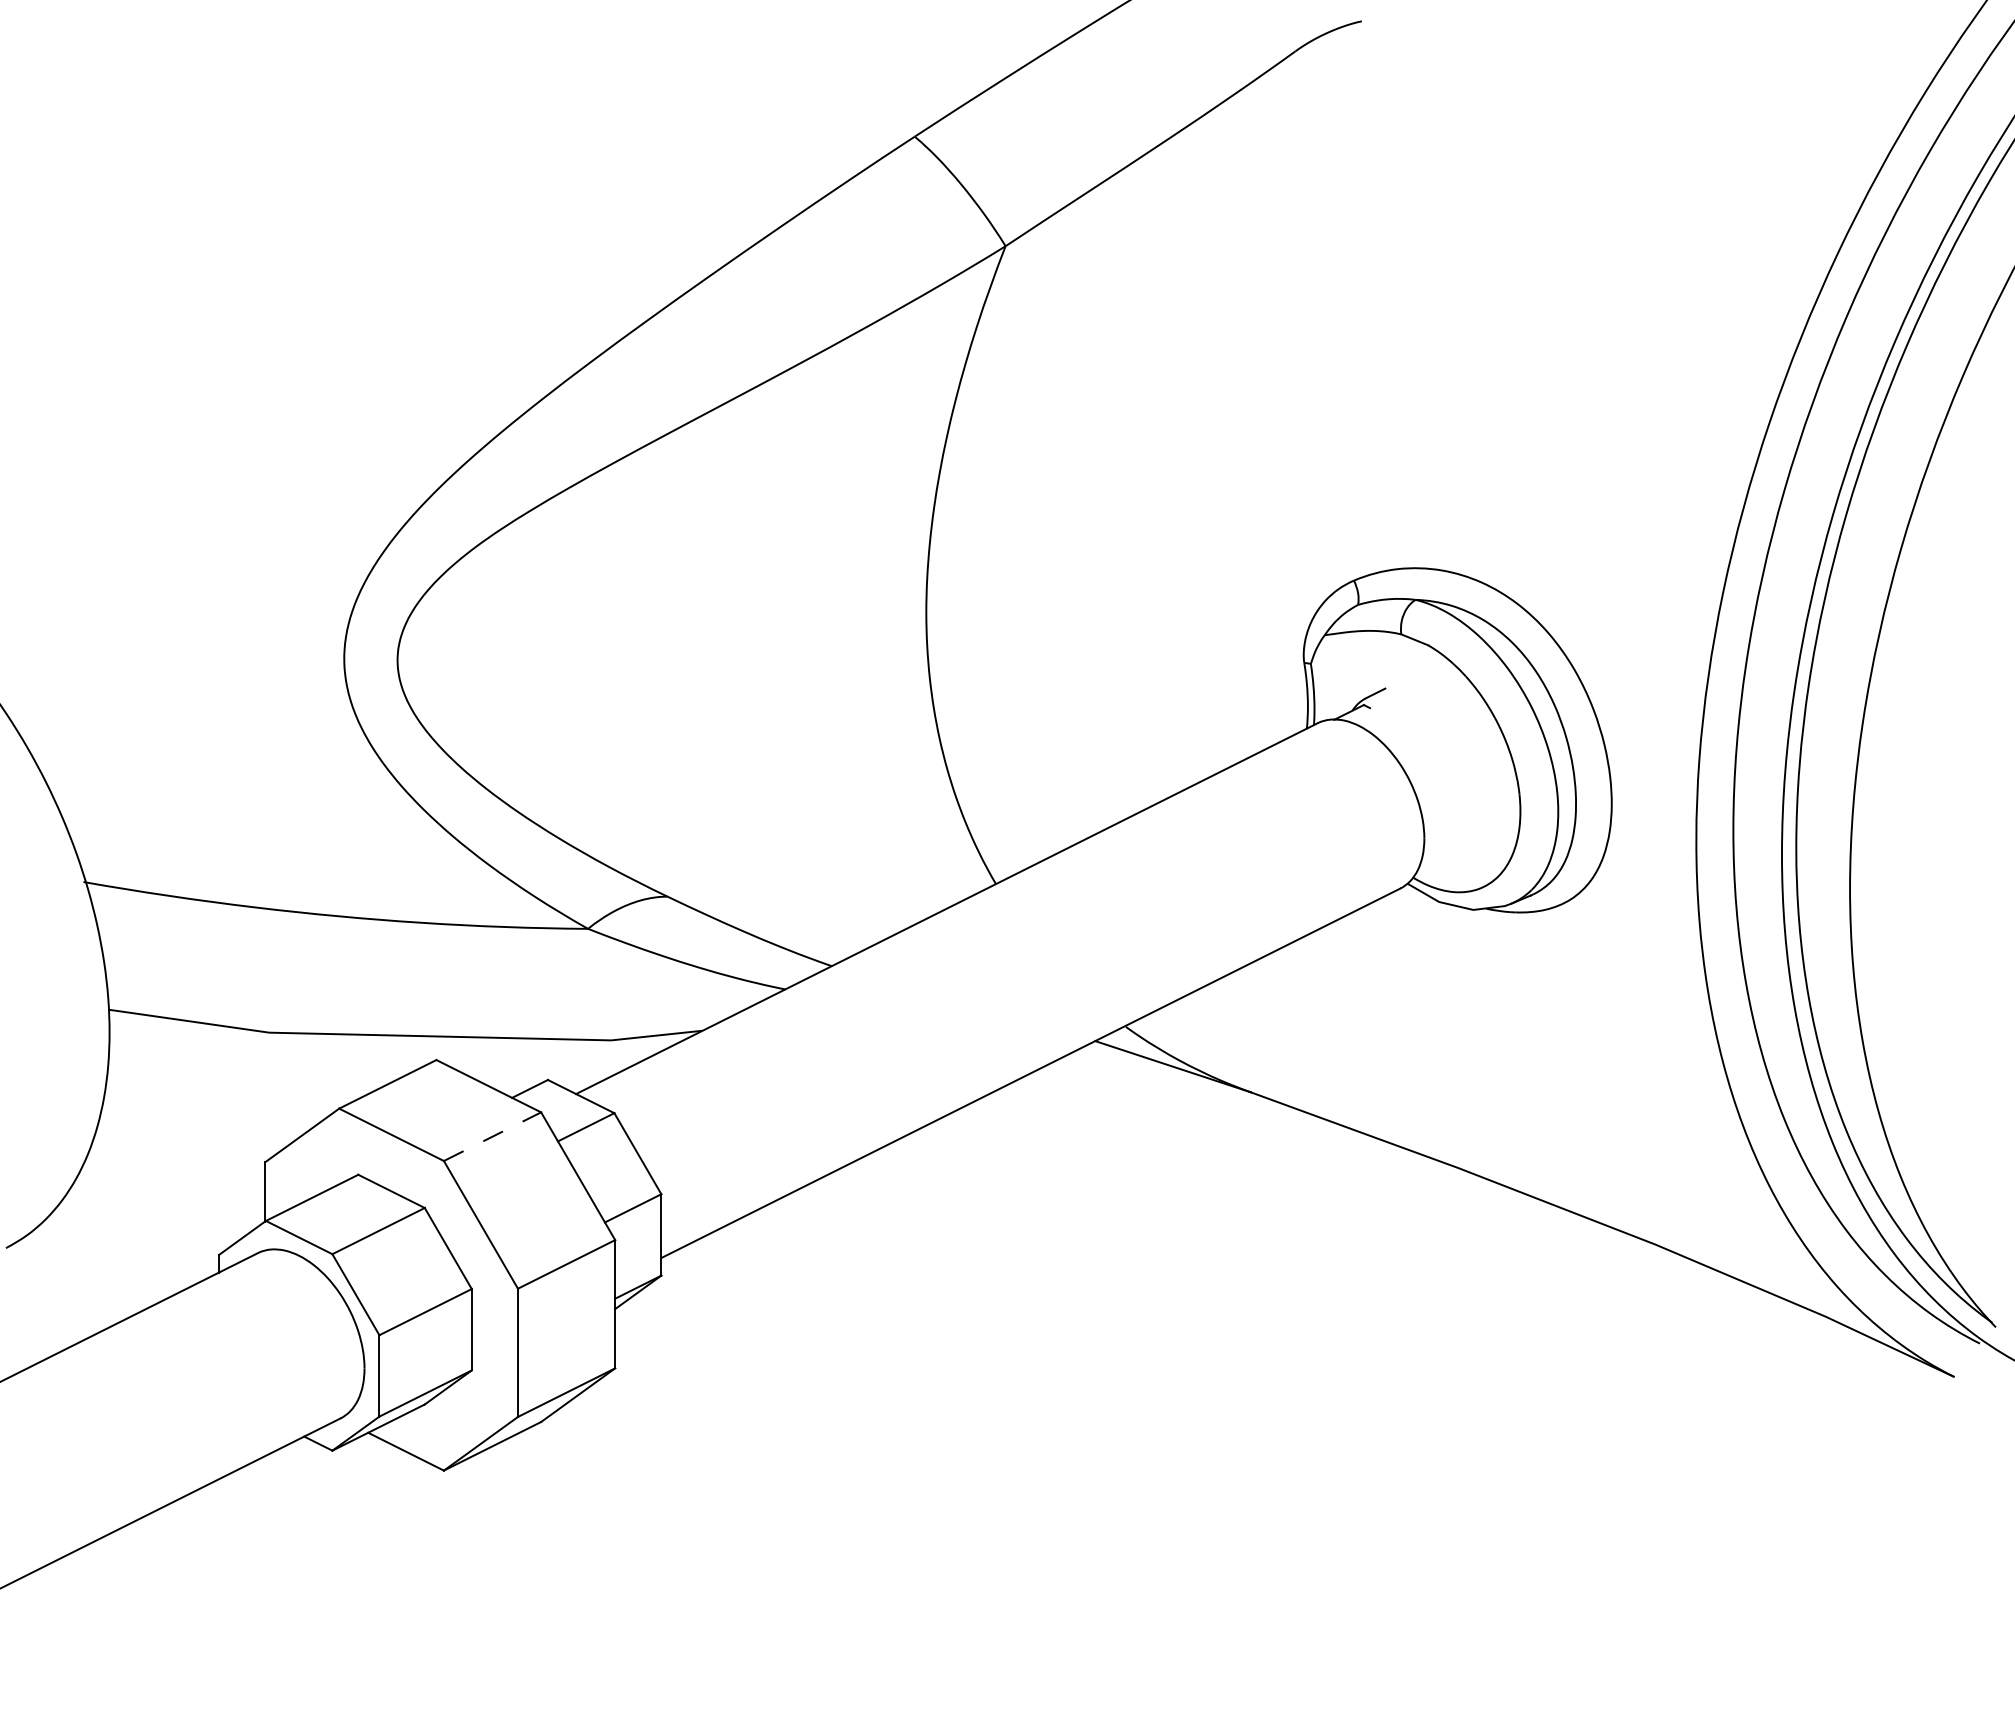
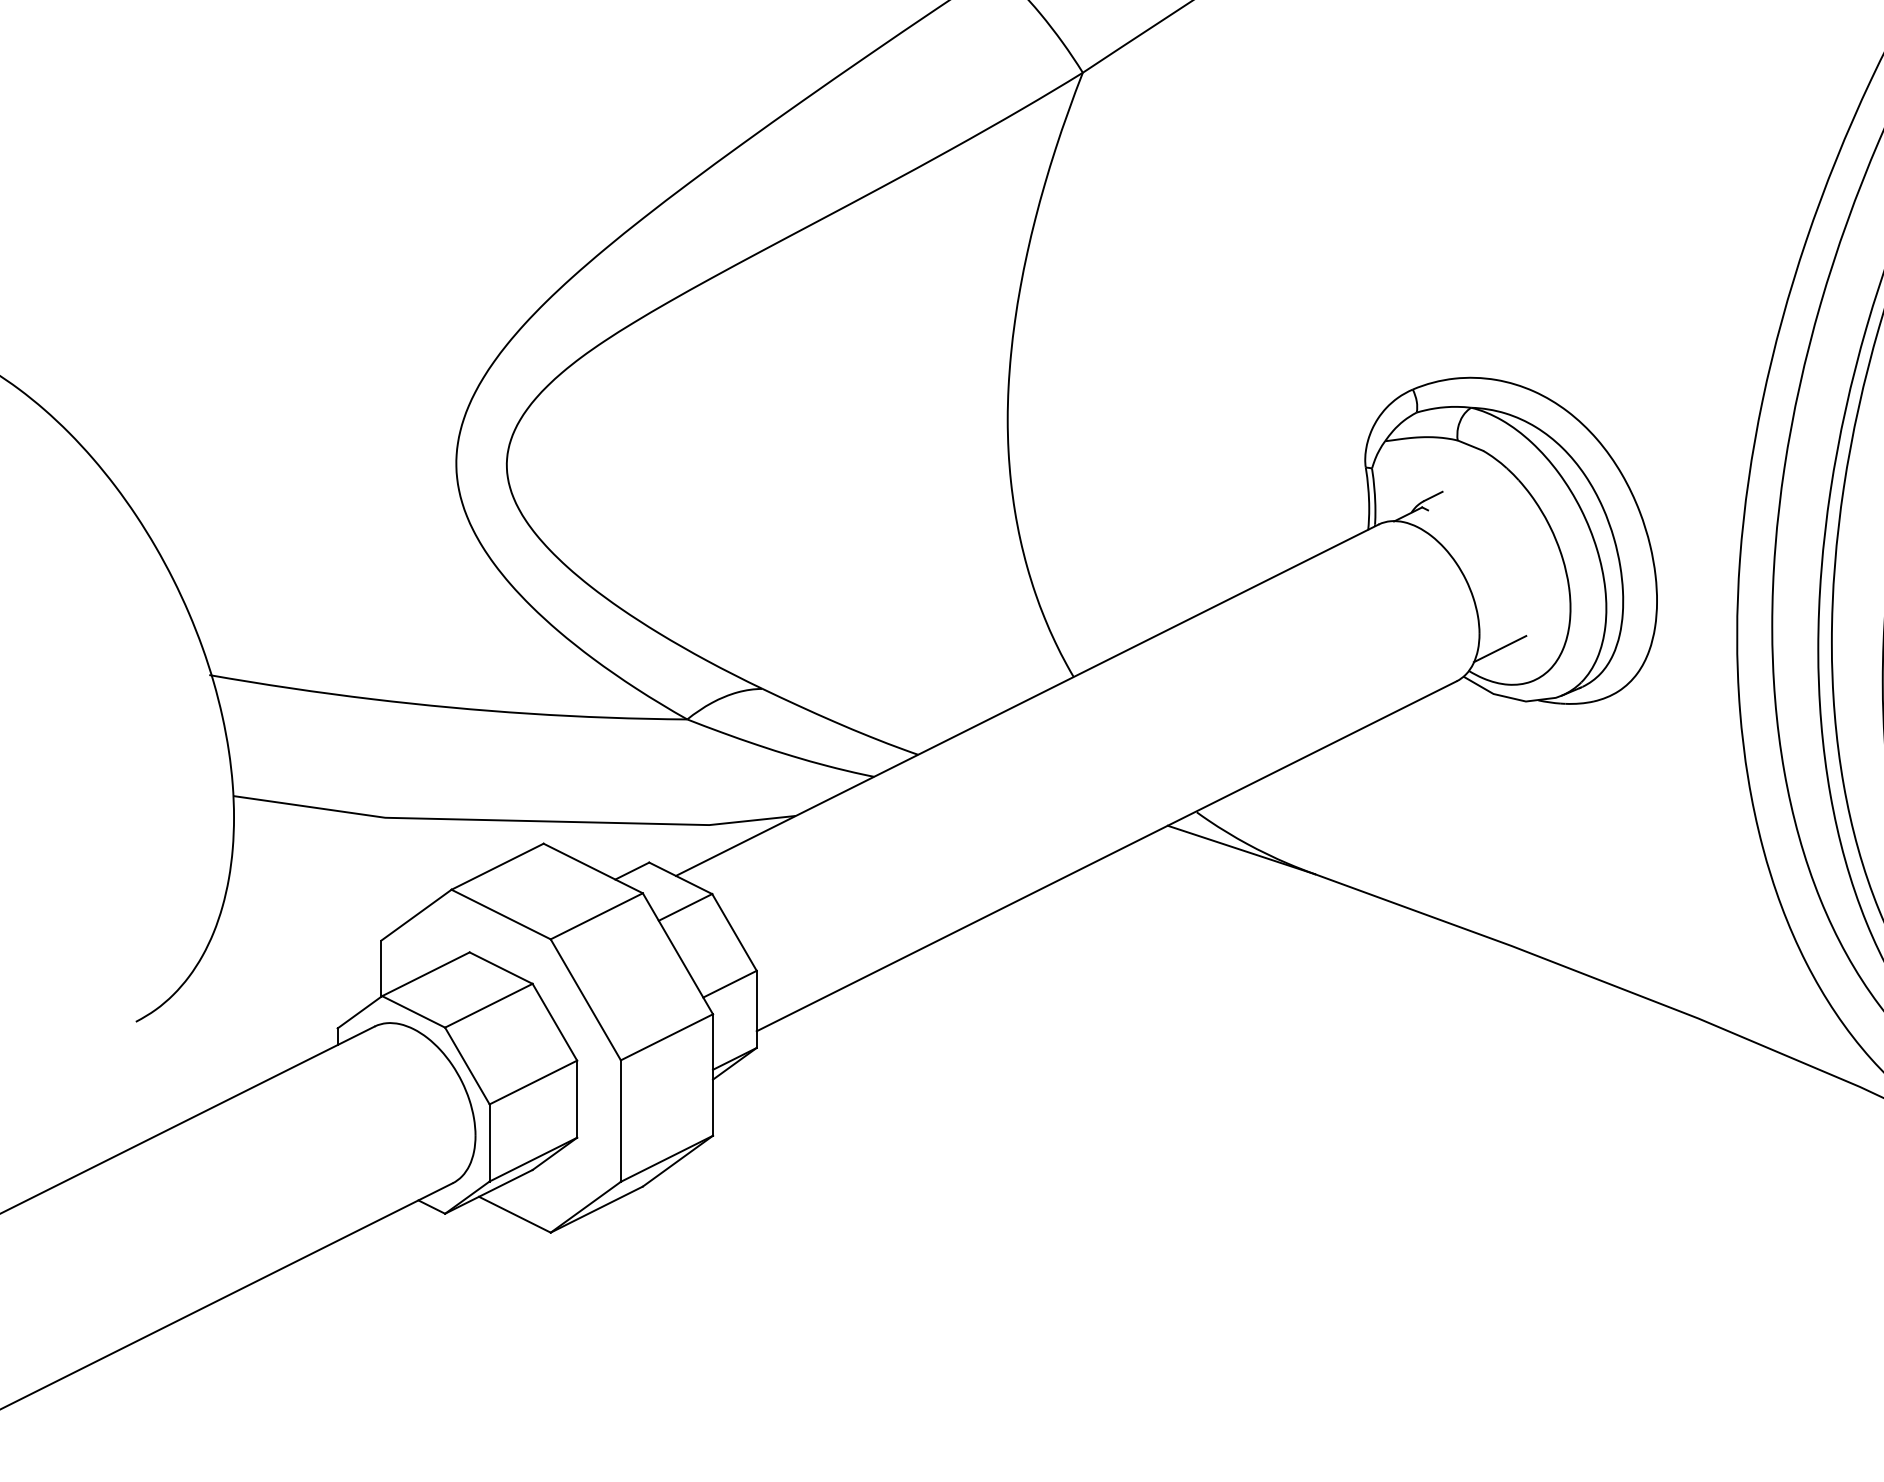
line: (1445, 854) -> (1499, 648), added
line: (492, 1136) -> (596, 916), dashed -> solid

